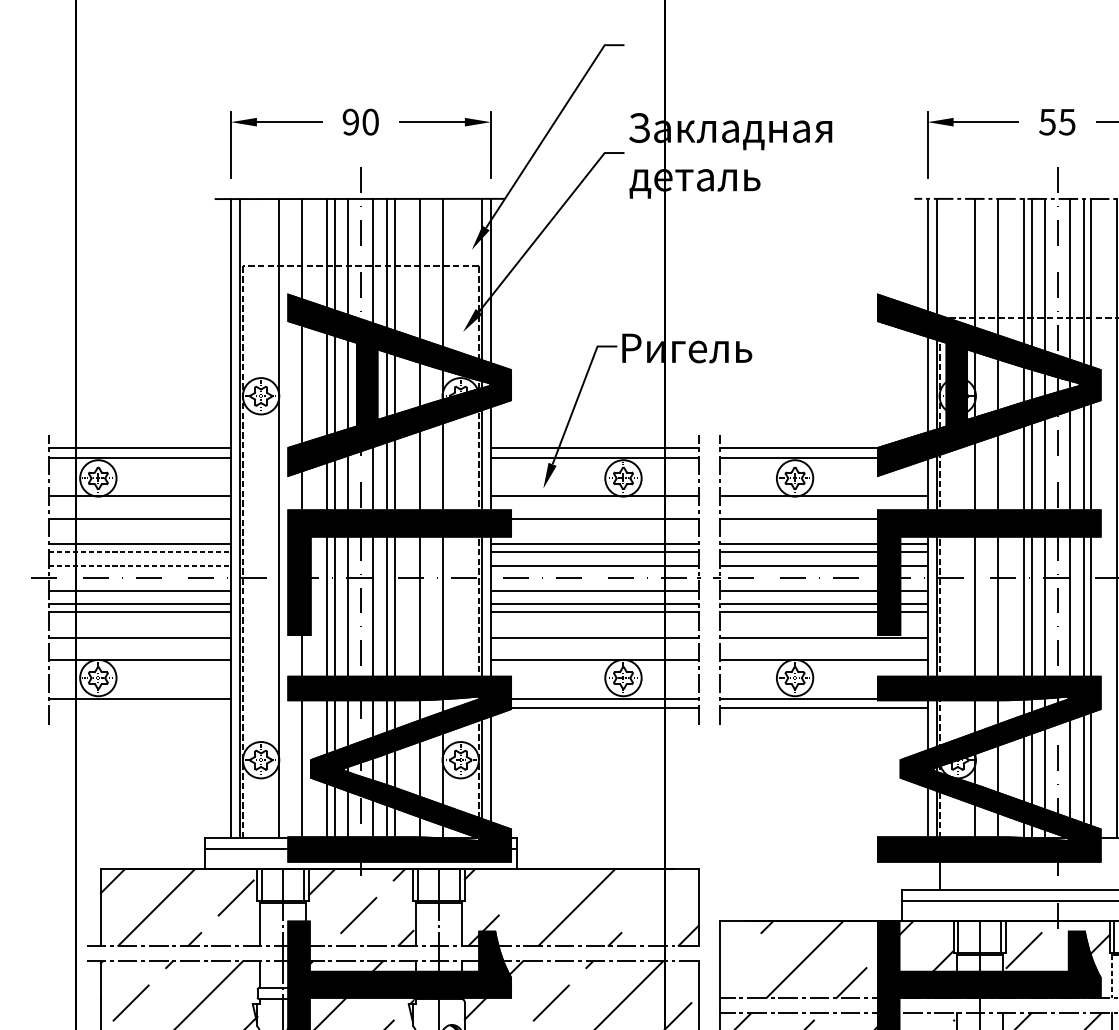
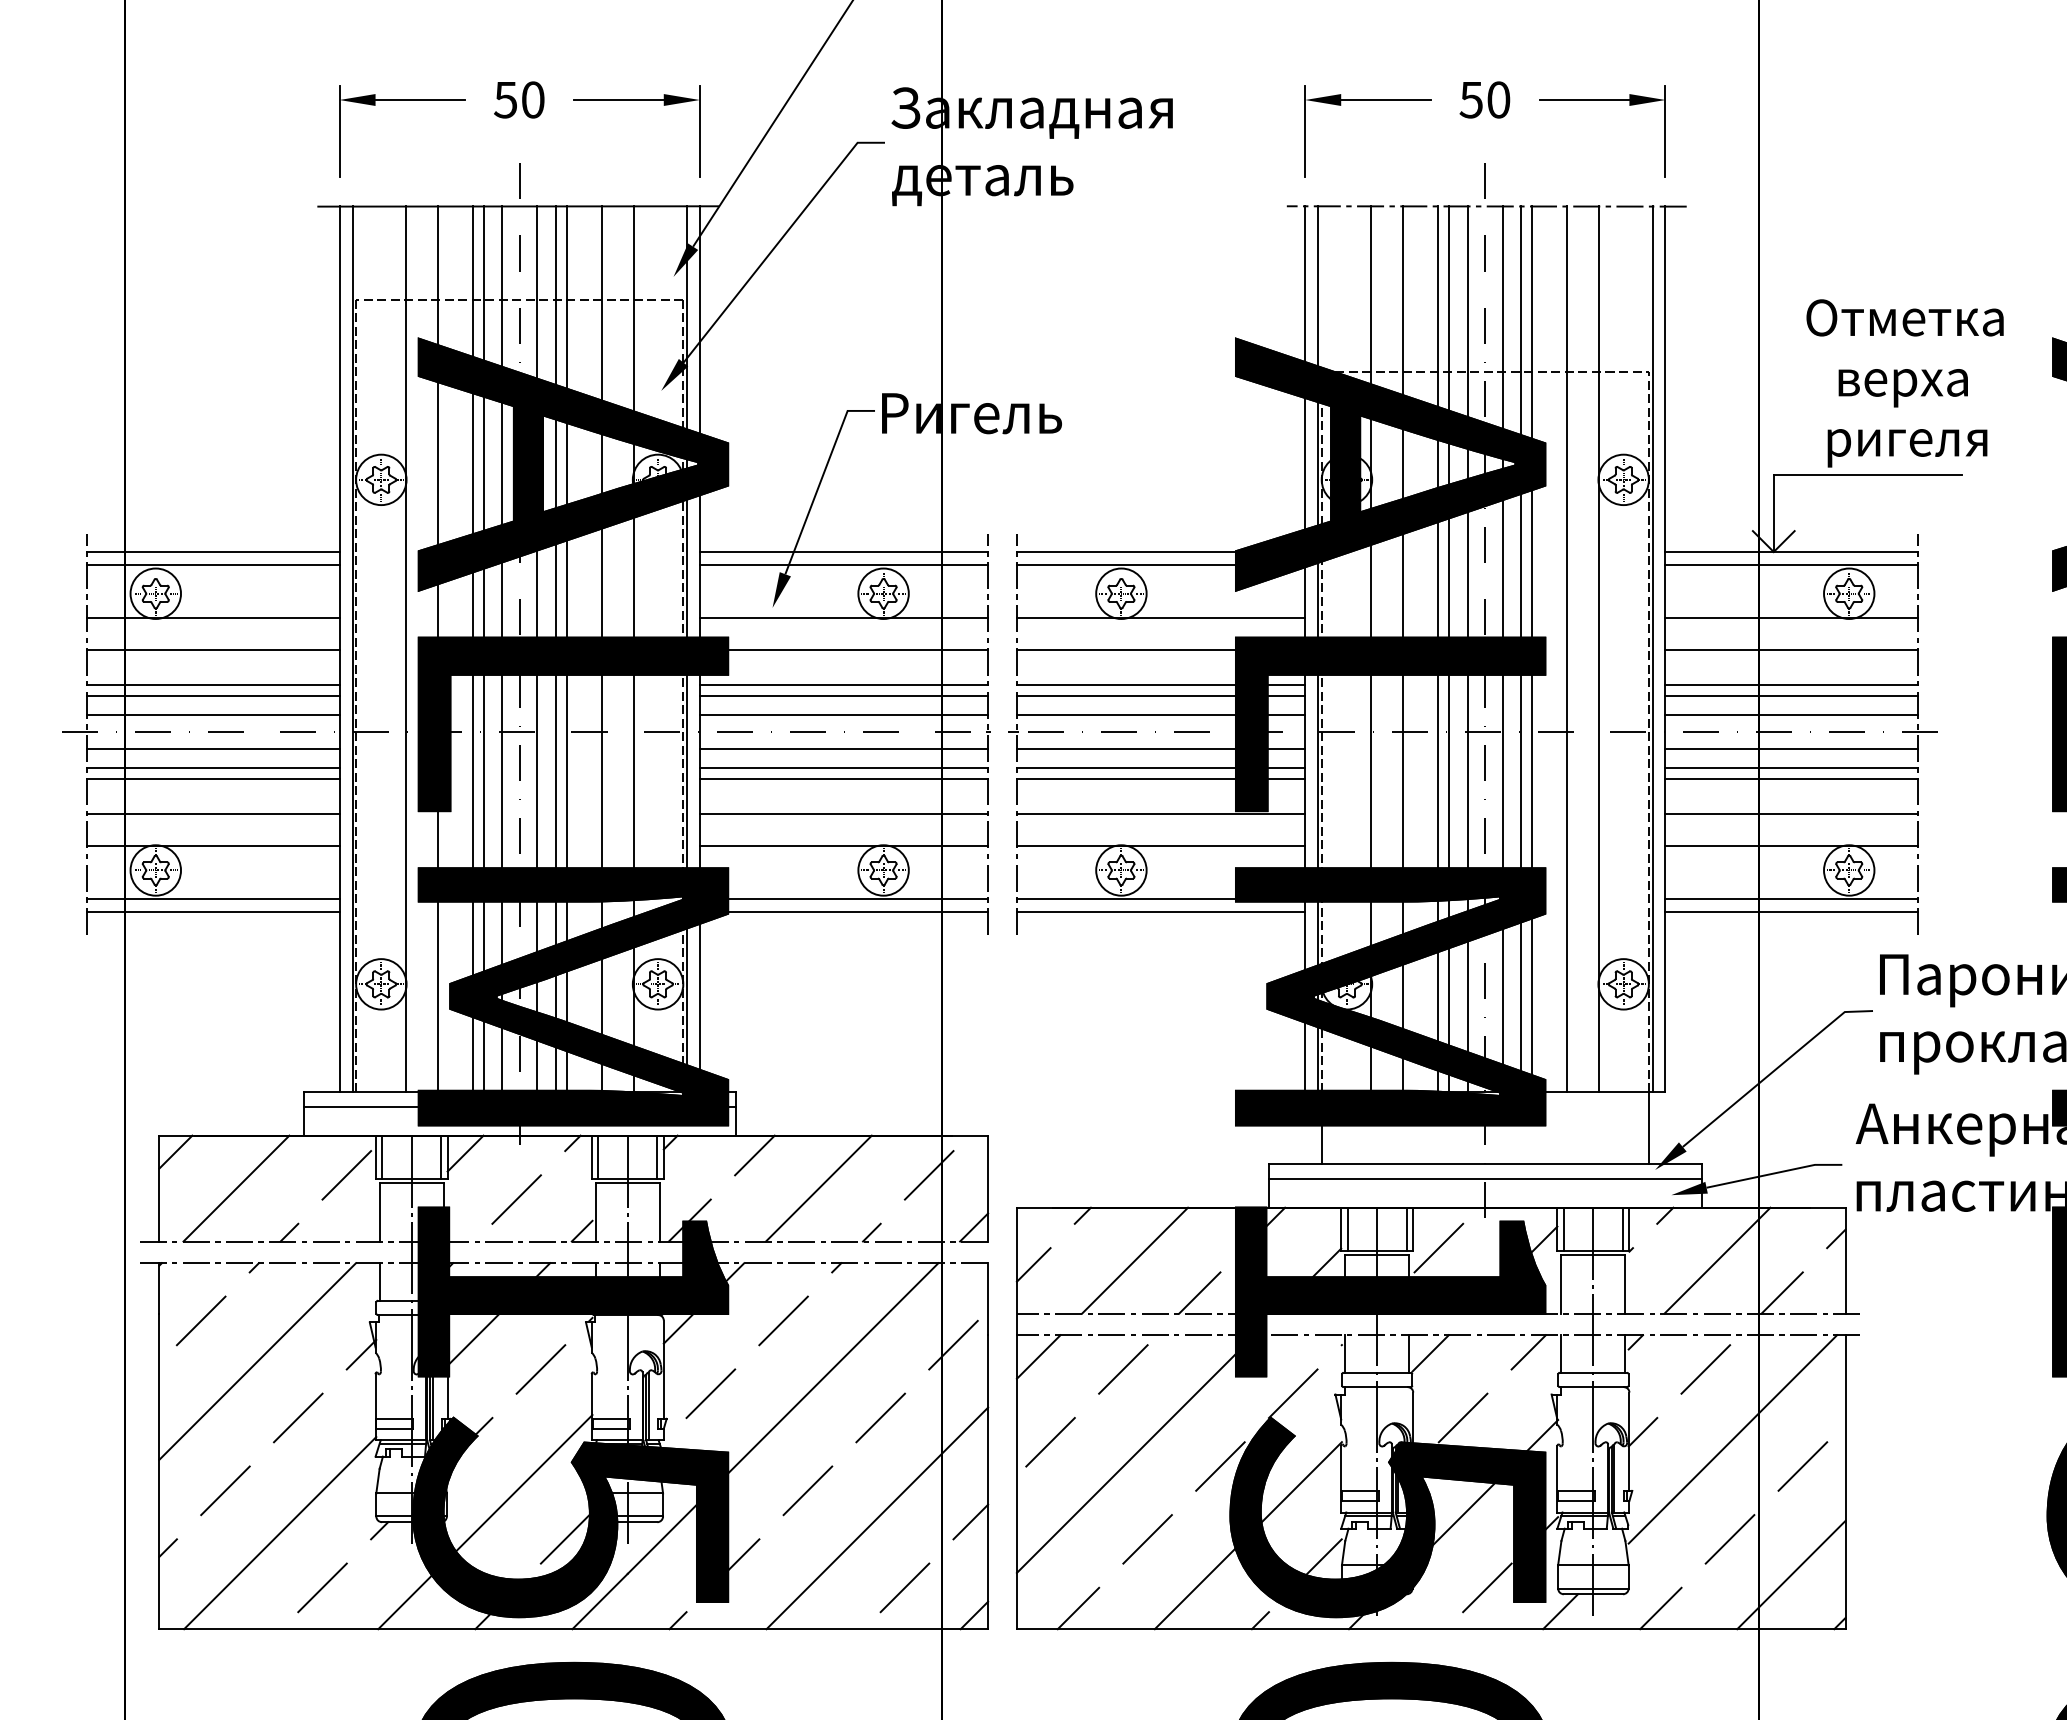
text: (350, 121) -> (505, 99), 90 -> 50
text: (1067, 121) -> (1498, 99), 55 -> 50
line: (139, 552) -> (213, 696), dashed -> solid
line: (139, 565) -> (213, 714), dashed -> solid
line: (139, 708) -> (213, 912), added
line: (530, 883) -> (754, 1155), added
line: (655, 898) -> (928, 1175), added
line: (731, 962) -> (1033, 1264), added
line: (1112, 976) -> (1561, 1284), dashed -> solid

